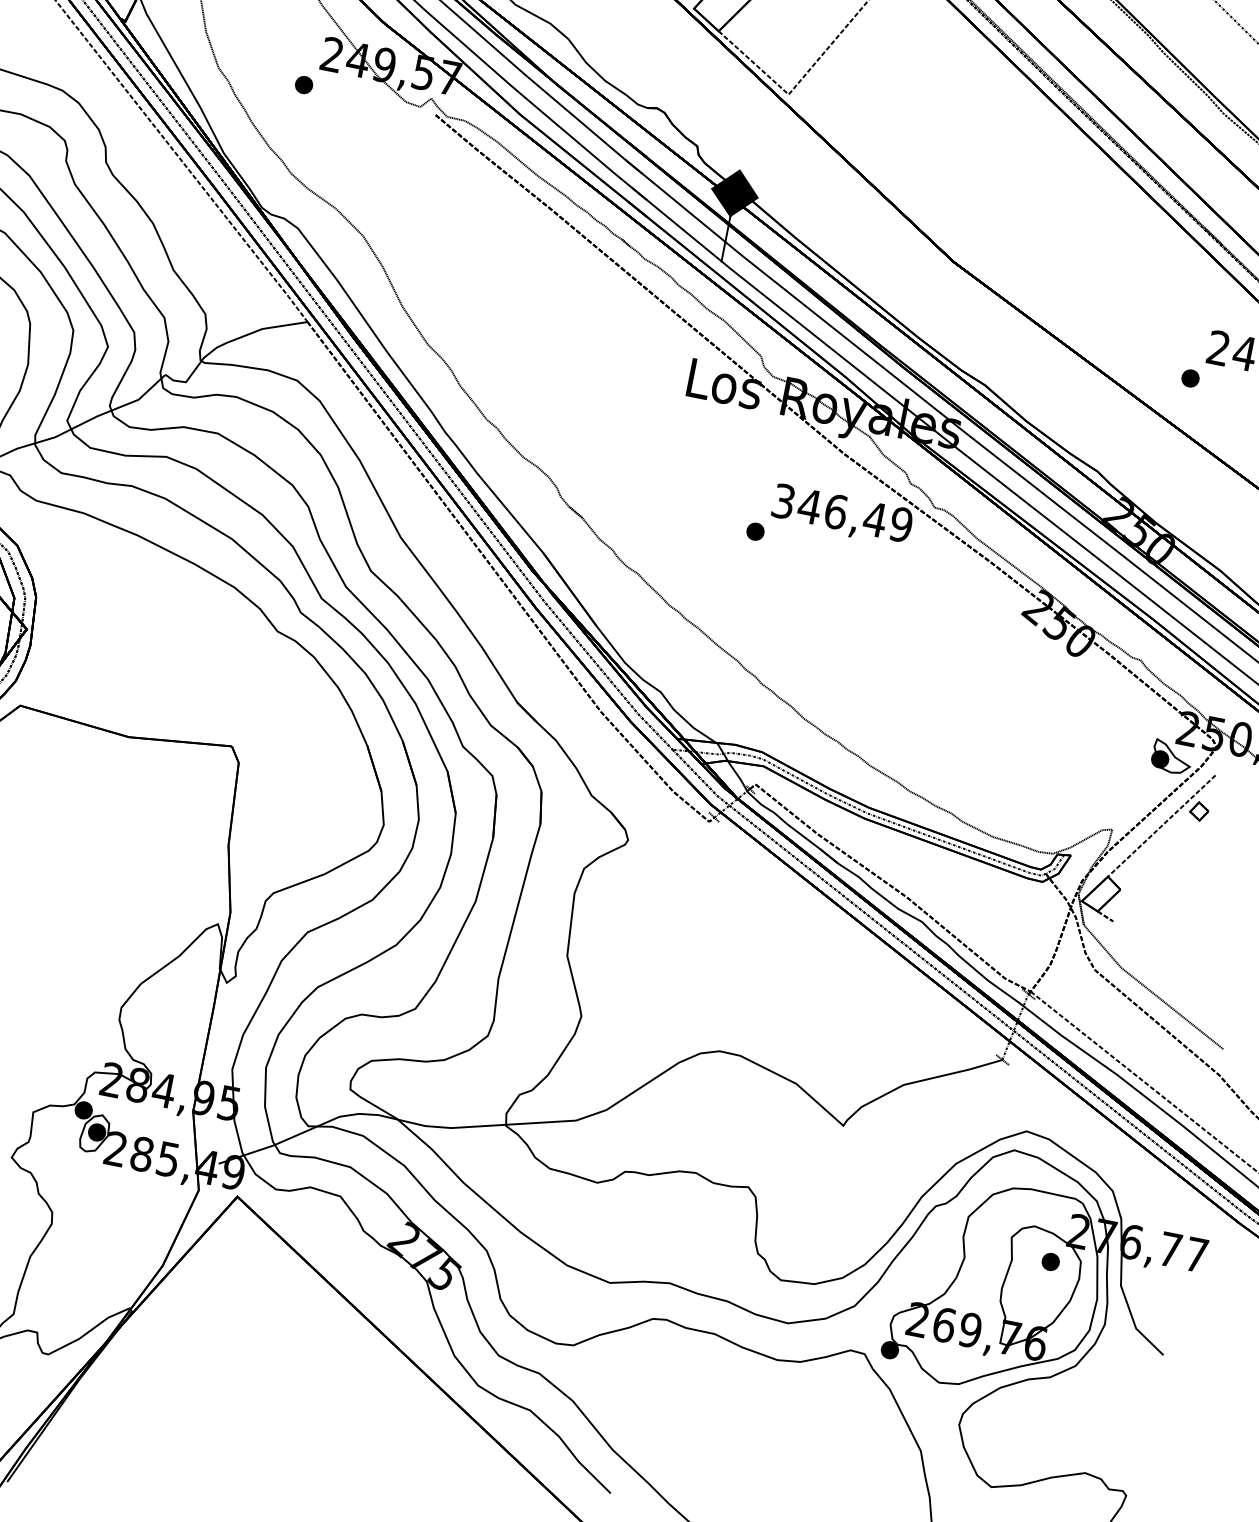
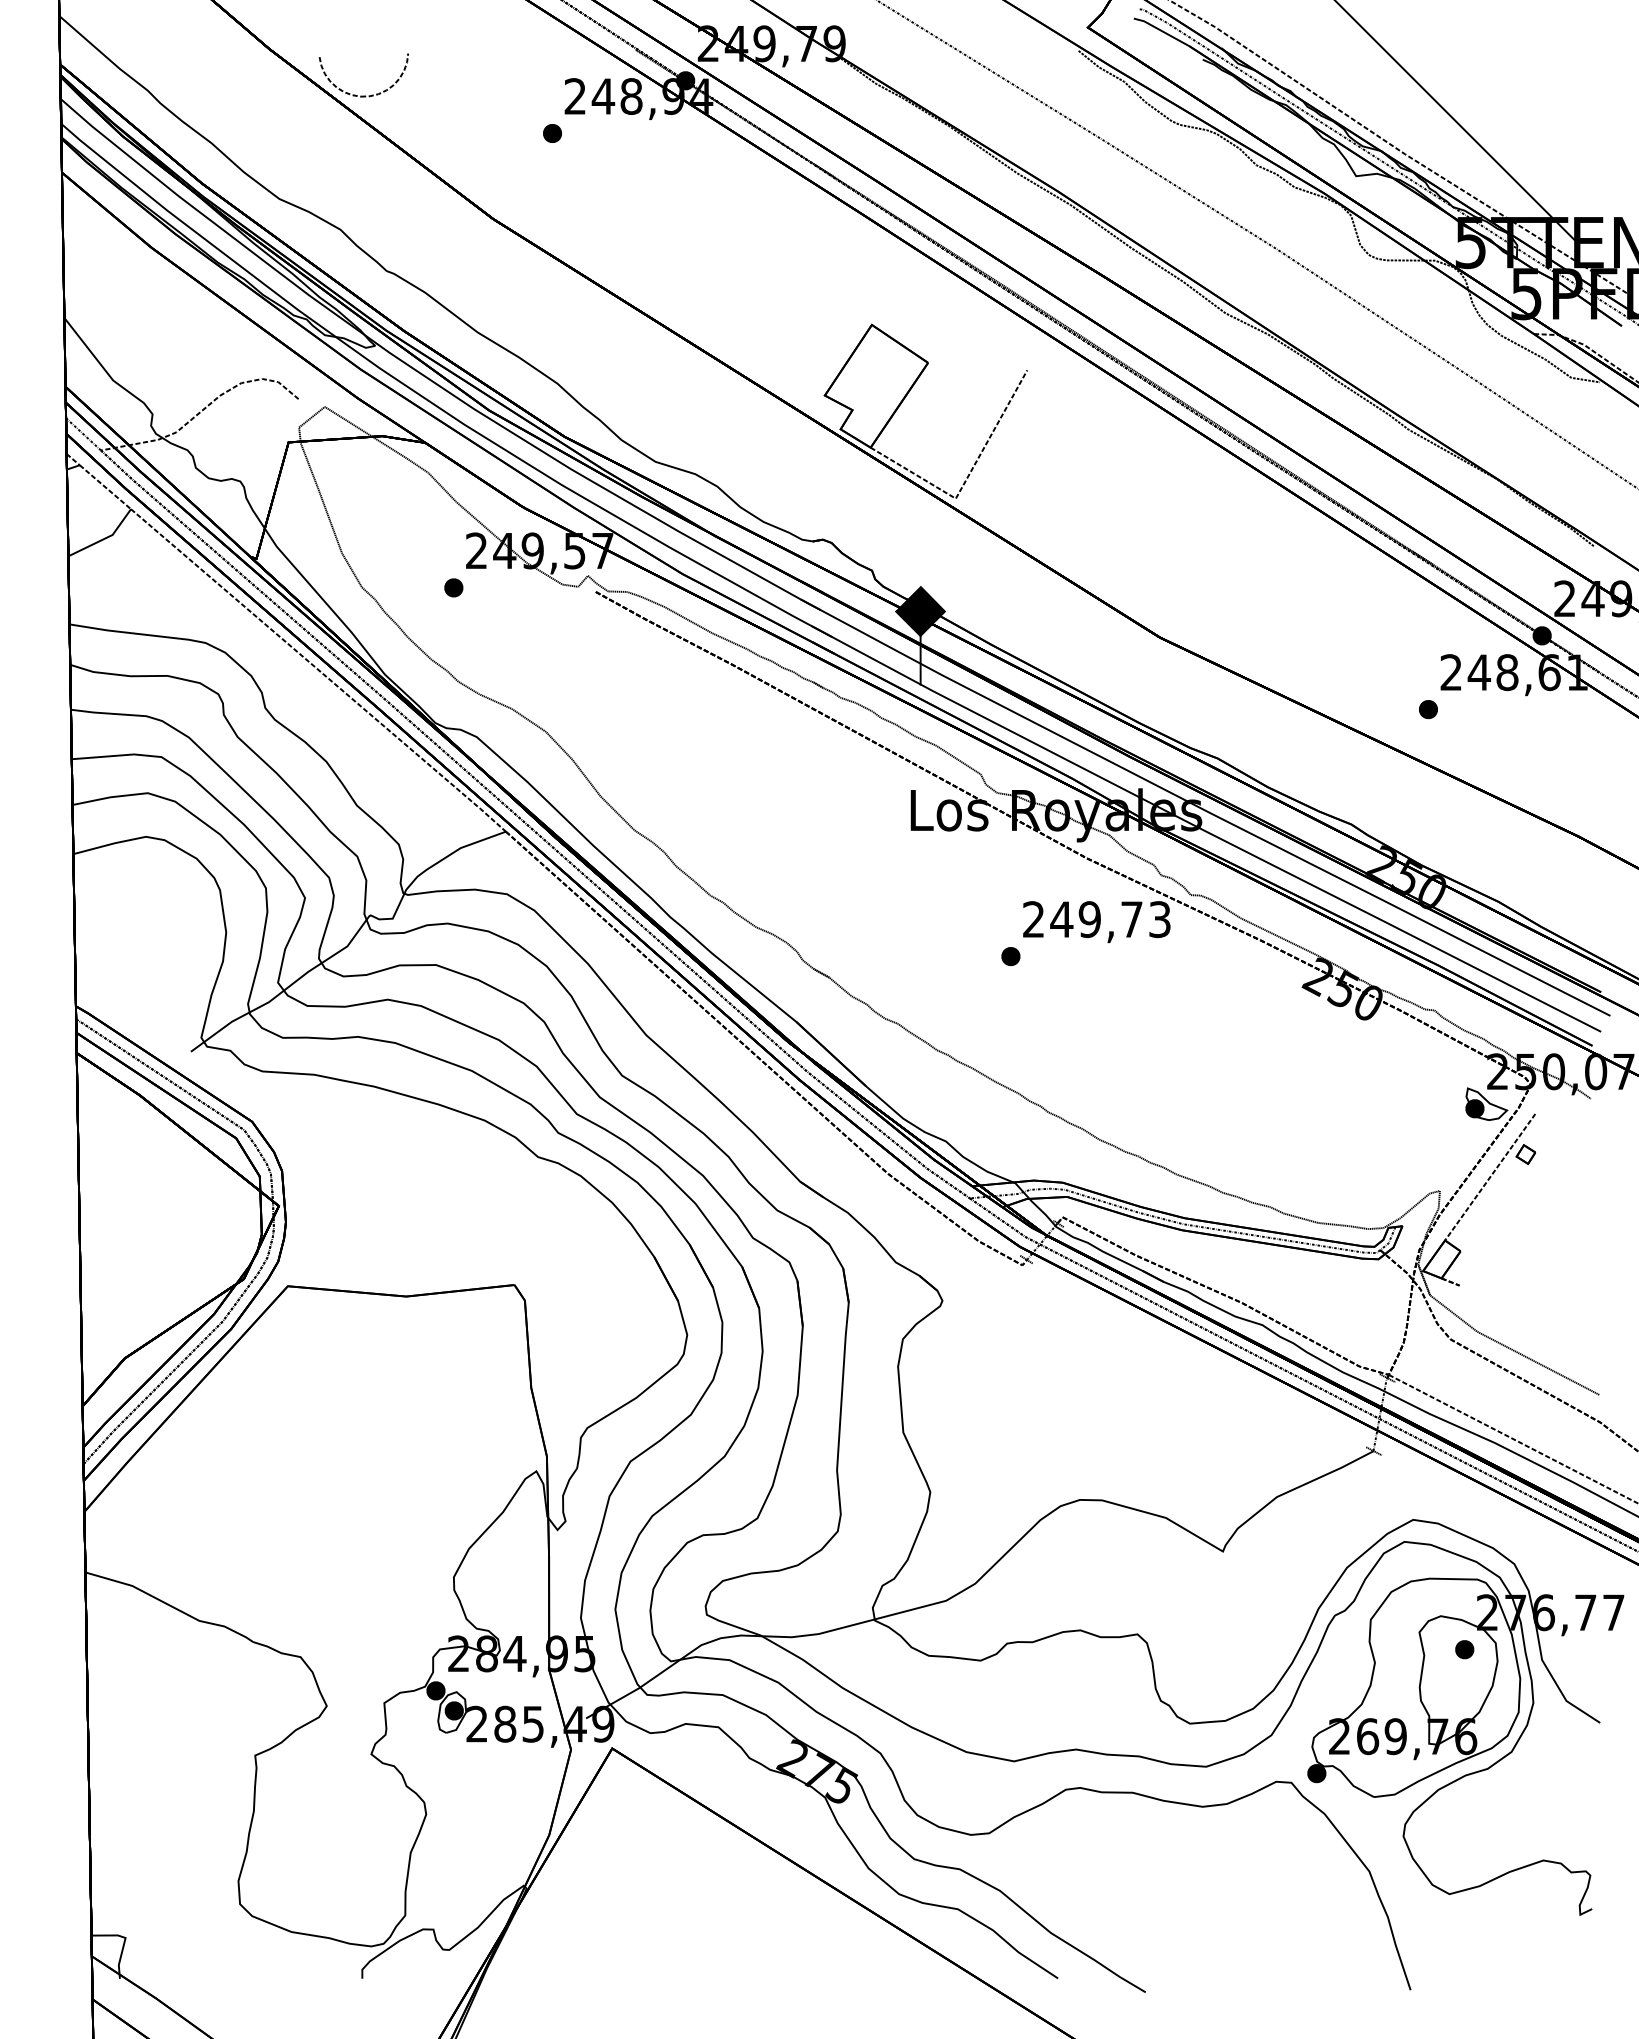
text: (842, 512) -> (1096, 919), 346,49 -> 249,73

